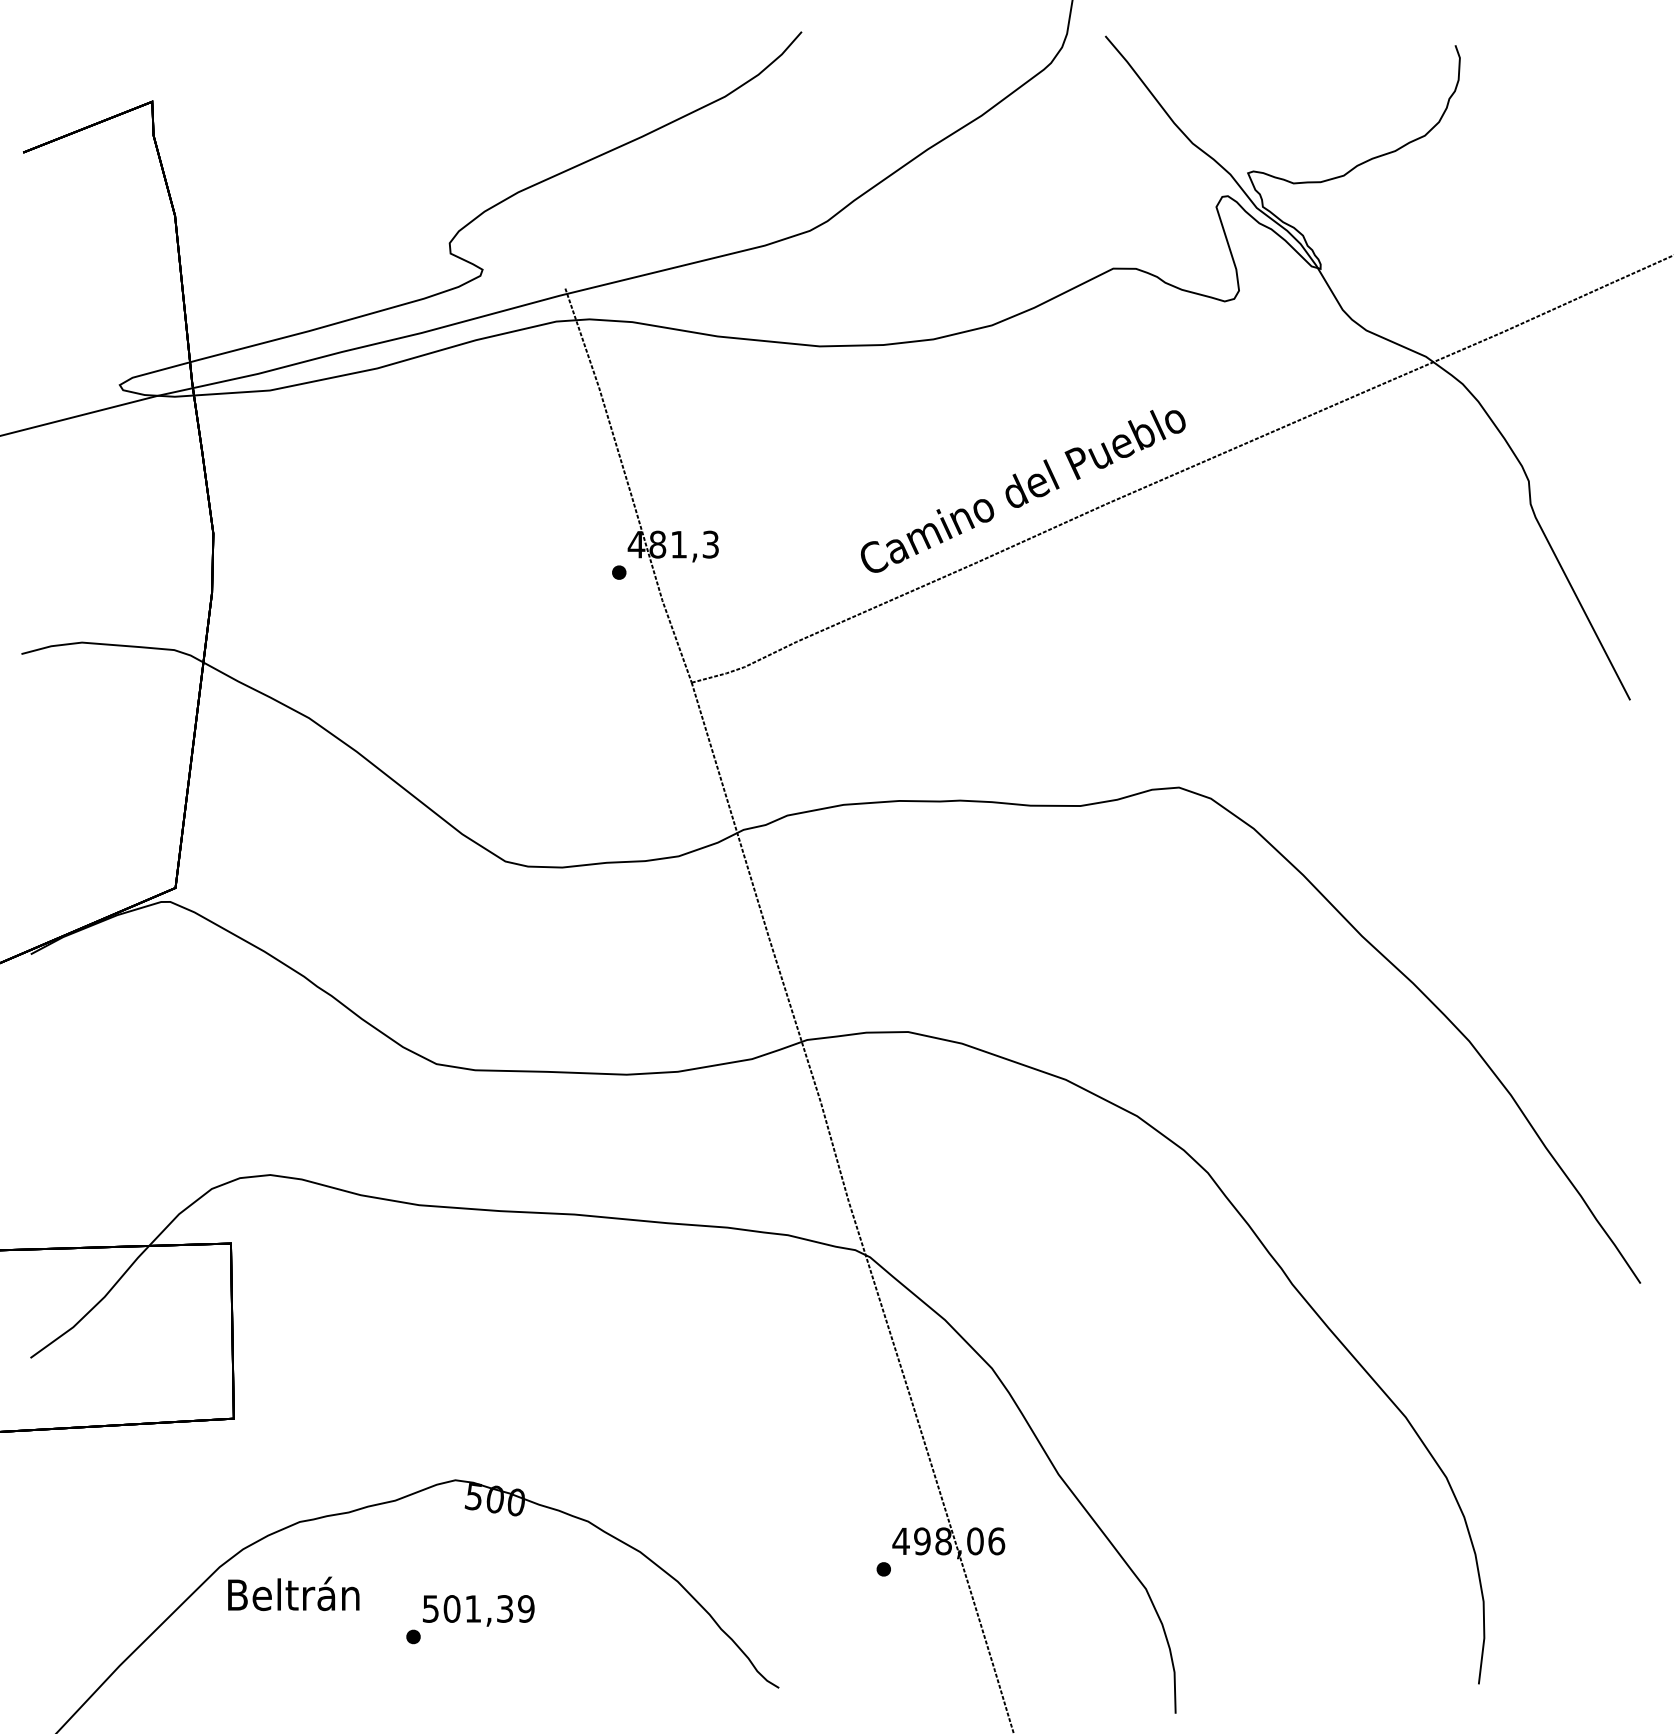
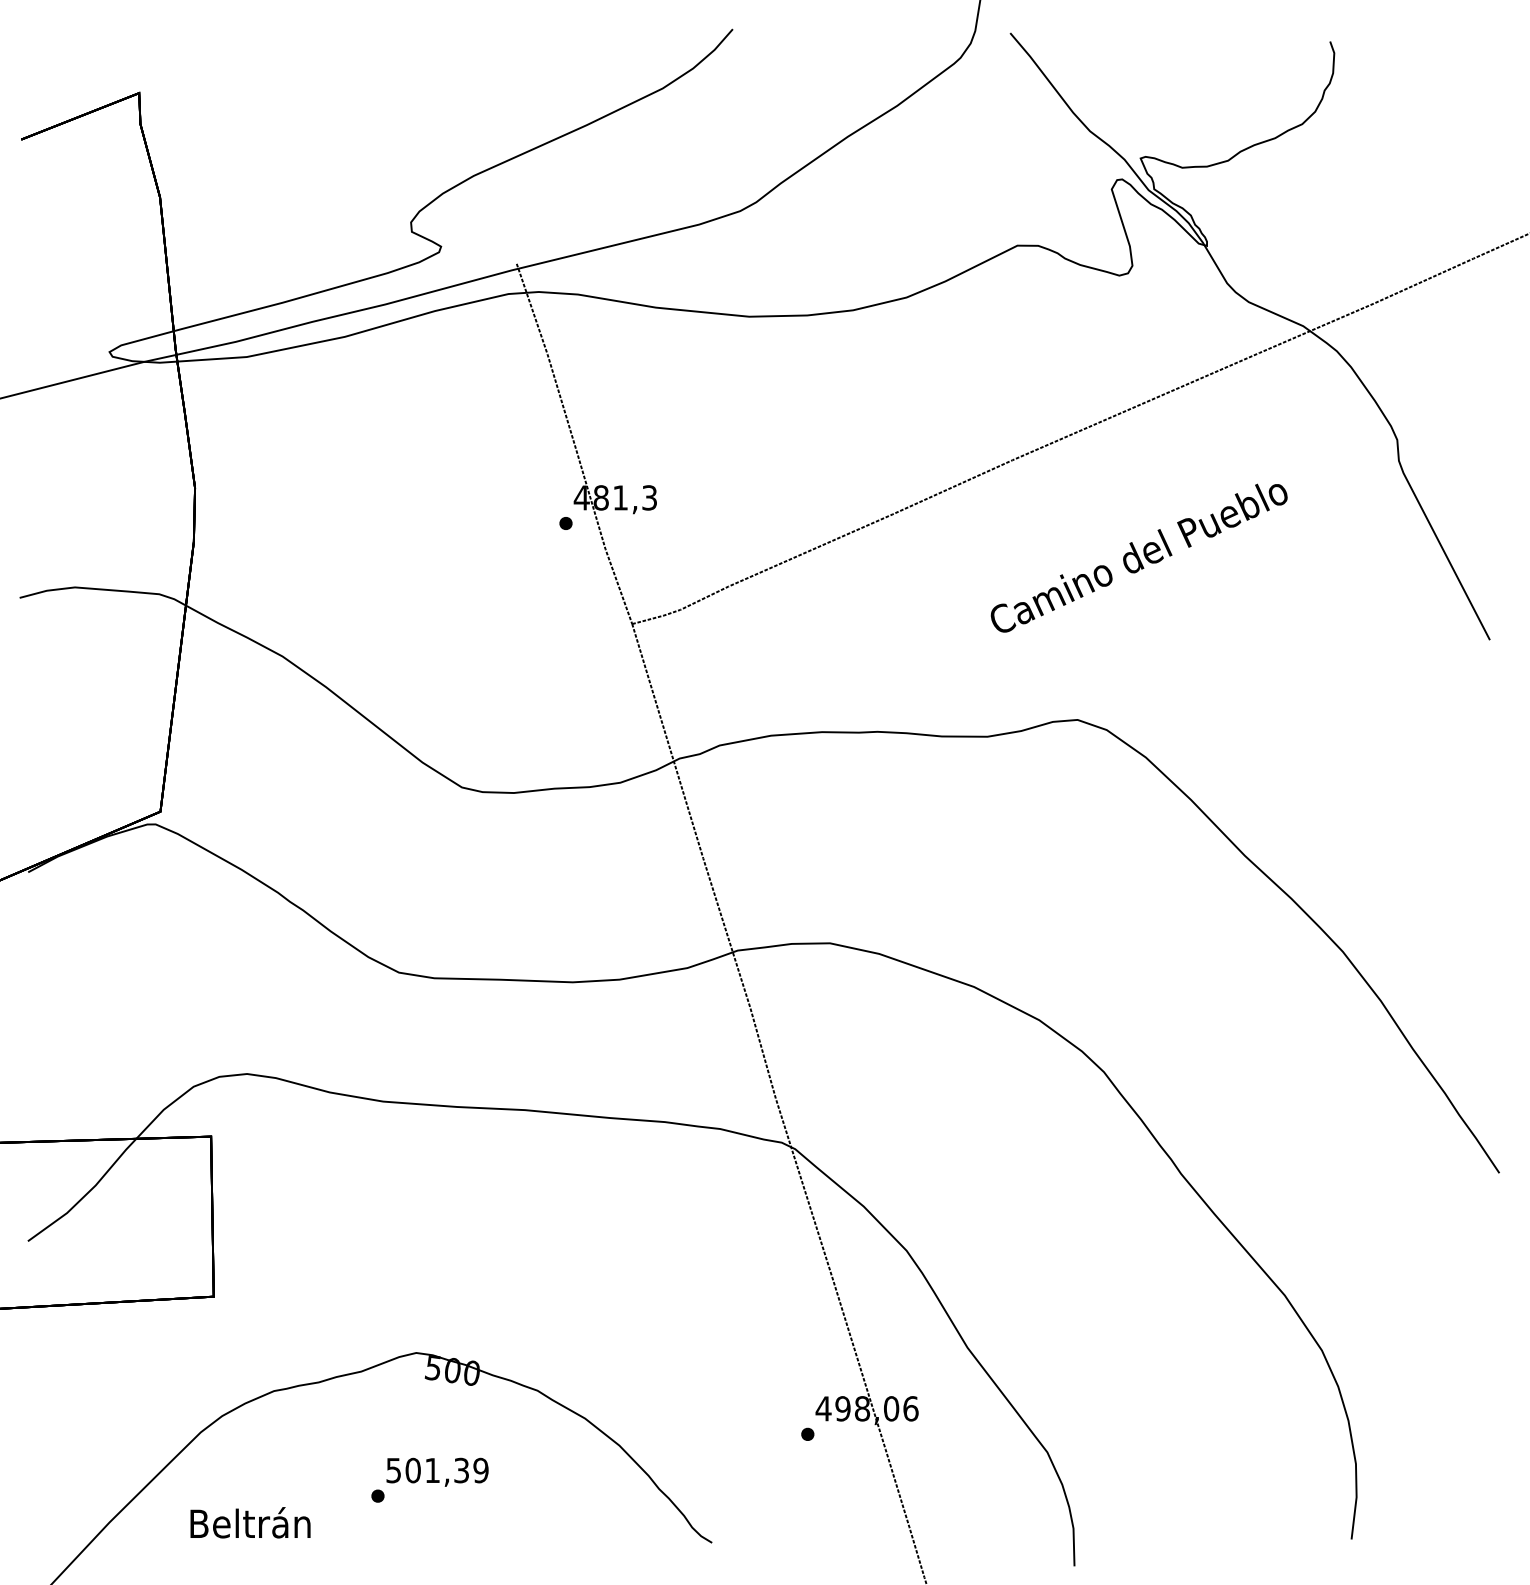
text: (1022, 490) -> (1138, 557), moved
text: (293, 1593) -> (250, 1522), moved

